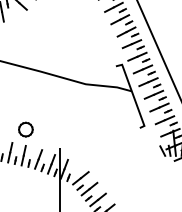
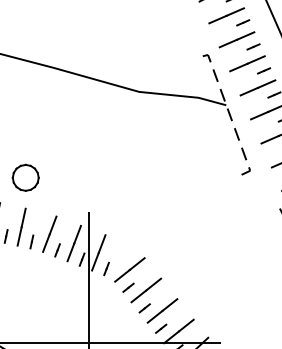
line: (132, 94) -> (227, 111), solid -> dashed

